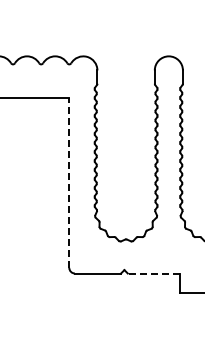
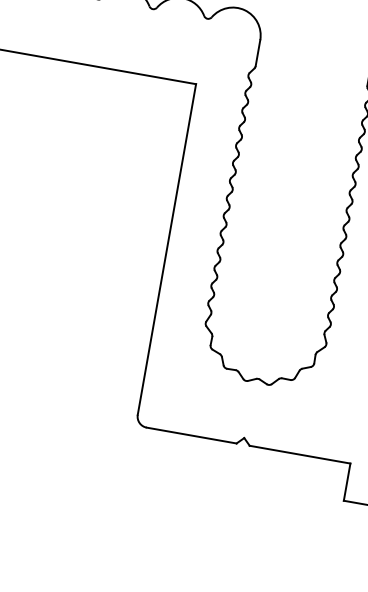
line: (69, 182) -> (167, 248), dashed -> solid
line: (153, 273) -> (299, 454), dashed -> solid

